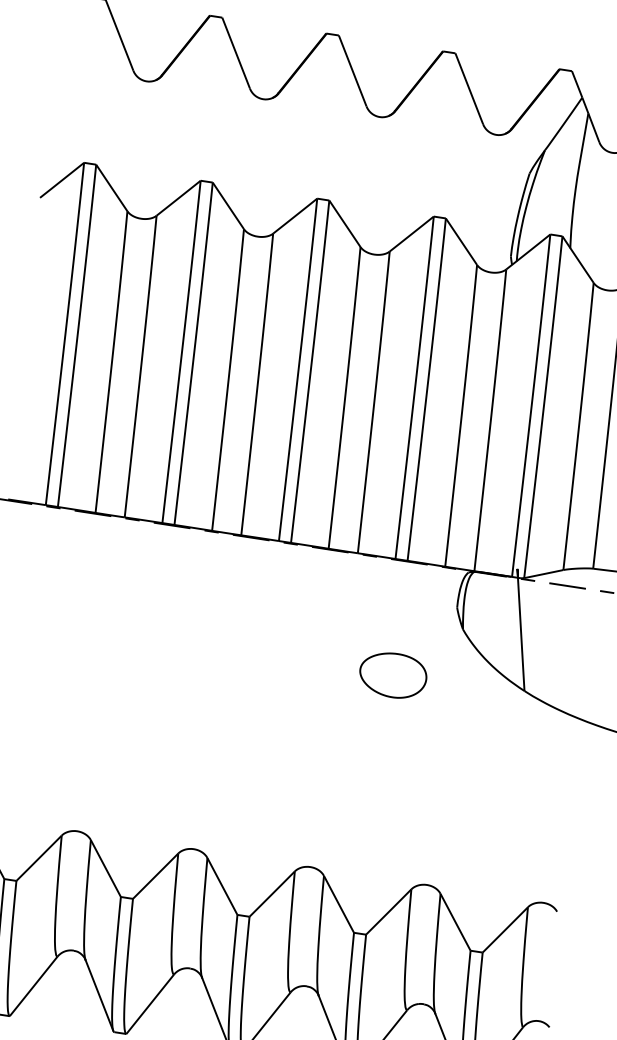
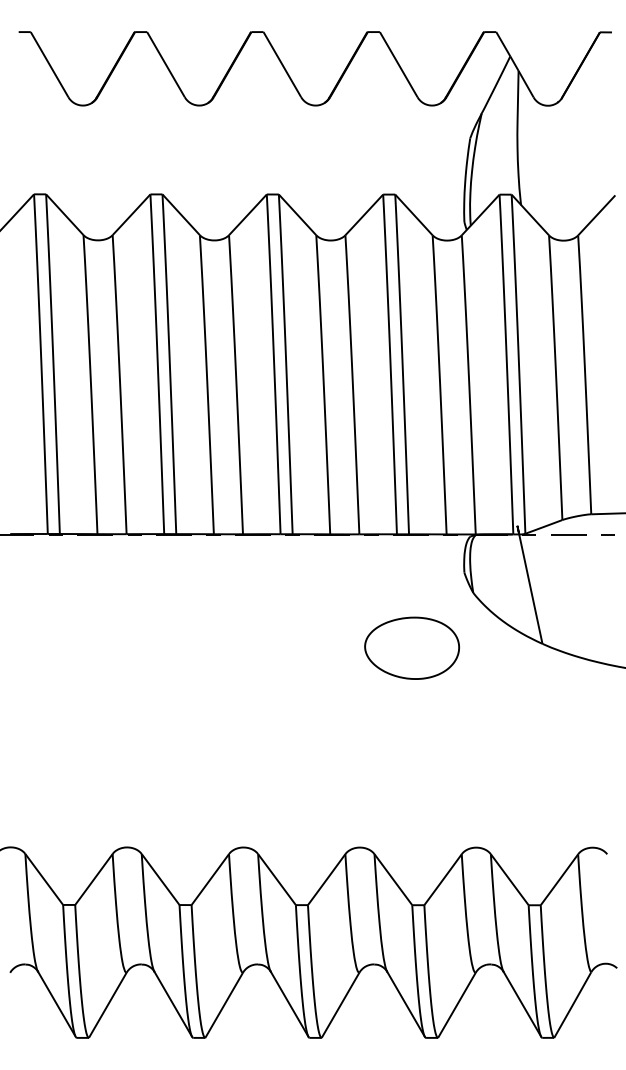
part: (392, 674) -> (411, 647), size x1.43

